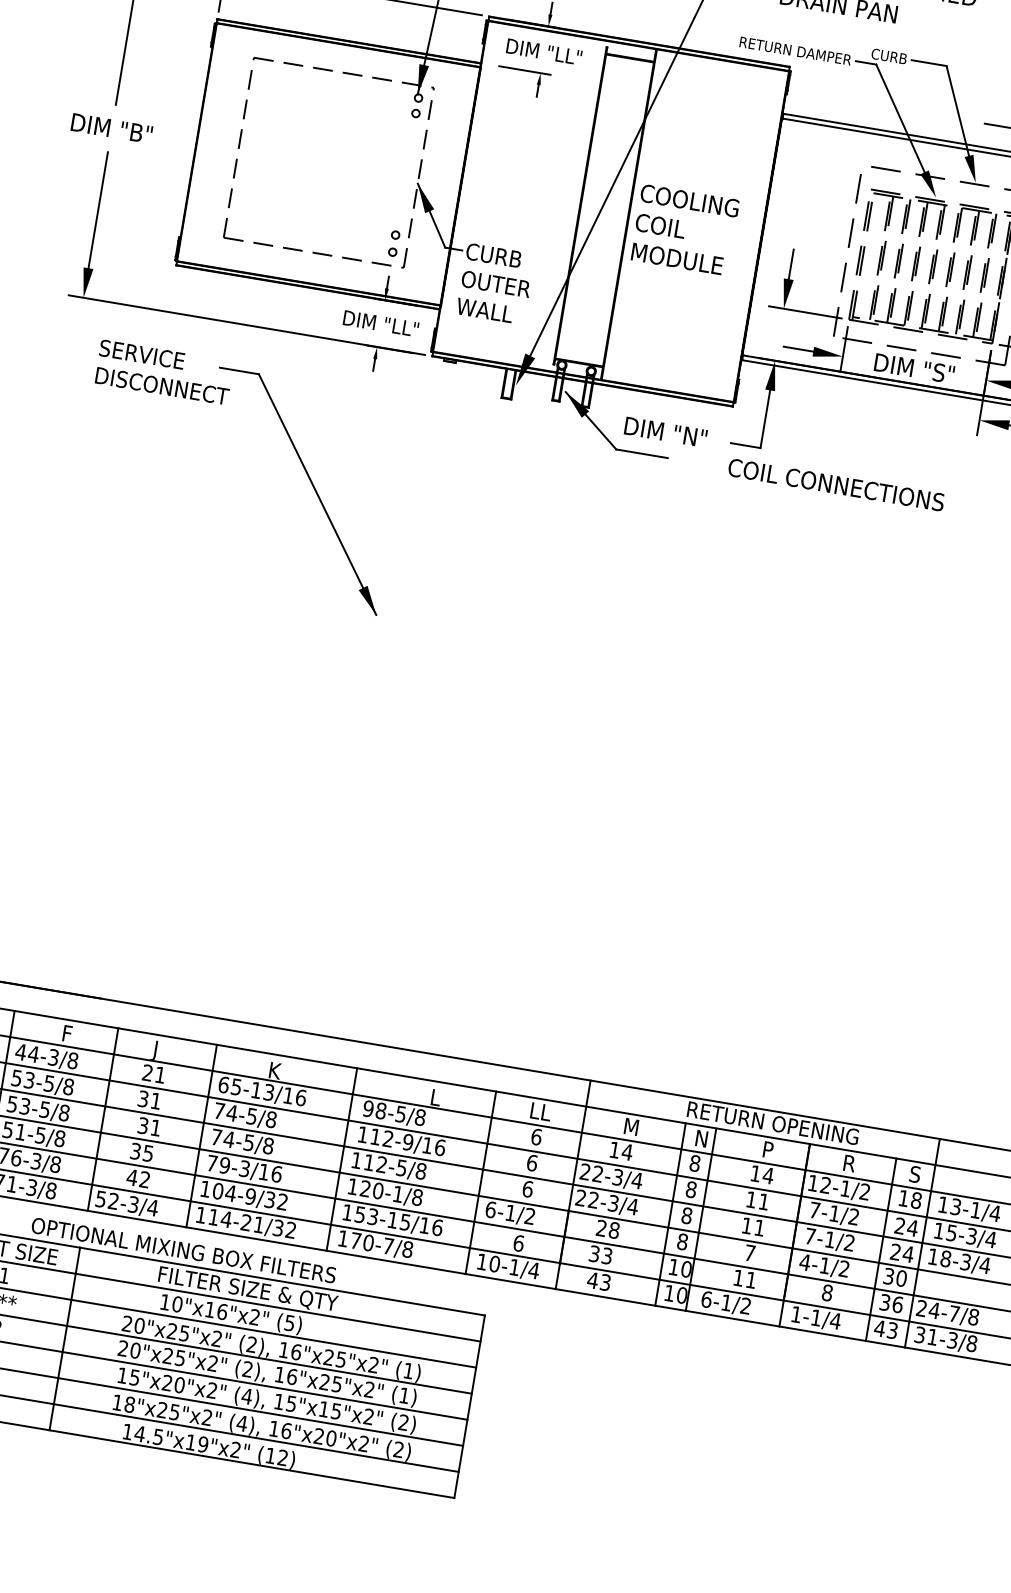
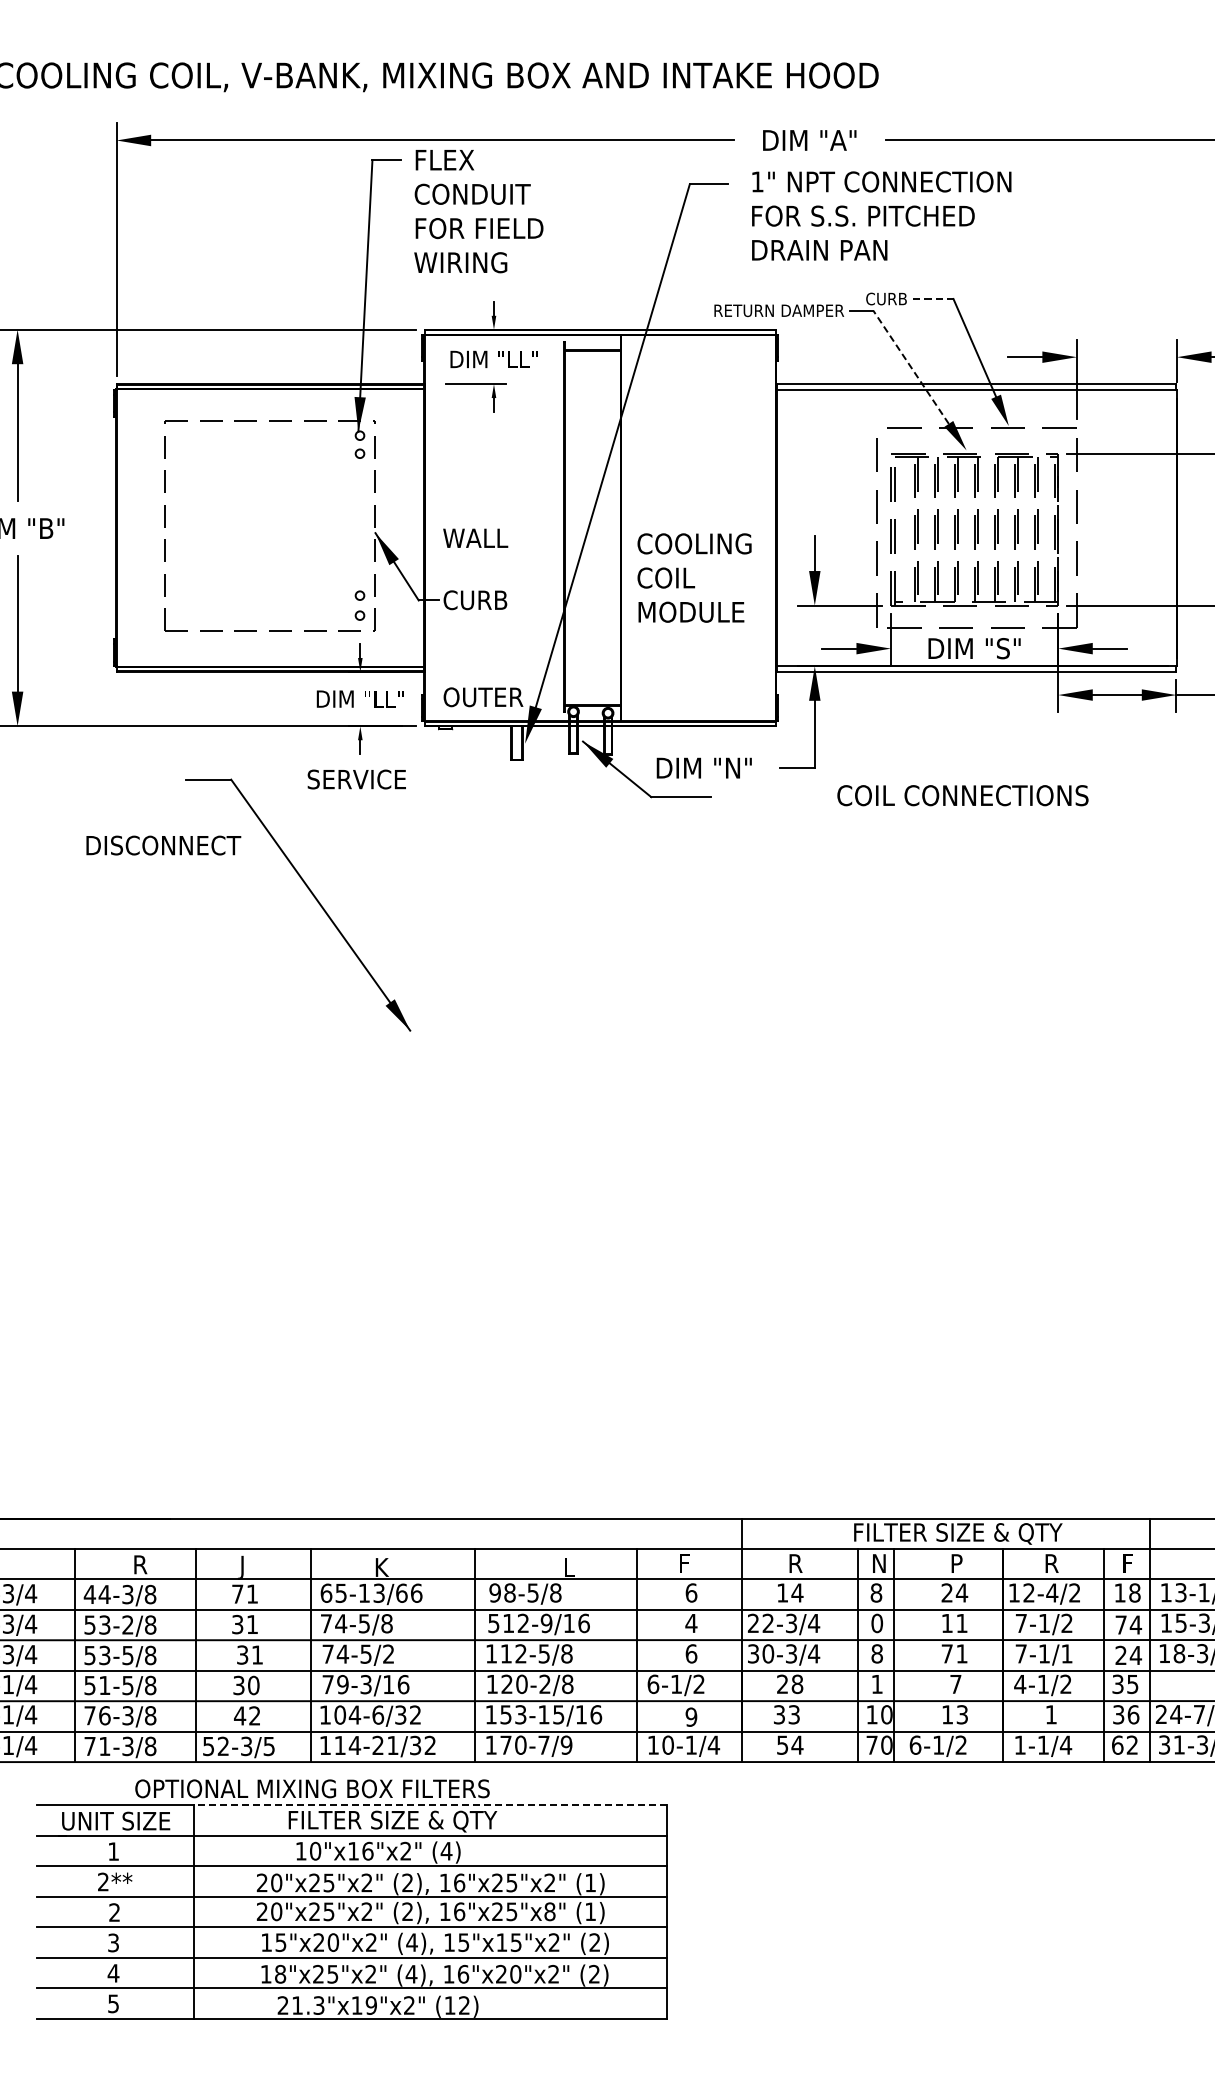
line: (928, 63) -> (932, 299), solid -> dashed
line: (900, 117) -> (910, 366), solid -> dashed
text: (684, 229) -> (694, 577), moved
text: (496, 284) -> (483, 697), moved
text: (484, 309) -> (475, 537), moved
text: (141, 354) -> (356, 779), moved
text: (162, 386) -> (163, 845), moved
text: (836, 484) -> (962, 795), moved
text: (68, 1033) -> (140, 1564), F -> R
text: (147, 1072) -> (237, 1593), 21 -> 71
text: (48, 1083) -> (127, 1624), 53-5/8 -> 53-2/8
text: (288, 1095) -> (401, 1592), 65-13/16 -> 65-13/66
text: (541, 1111) -> (692, 1563), LL -> F
text: (773, 1124) -> (958, 1533), RETURN OPENING -> FILTER SIZE & QTY
text: (631, 1126) -> (797, 1563), M -> R
text: (362, 1134) -> (493, 1623), 112-9/16 -> 512-9/16
text: (268, 1145) -> (388, 1653), 74-5/8 -> 74-5/2
text: (148, 1153) -> (253, 1685), 35 -> 30
text: (532, 1163) -> (691, 1623), 6 -> 4
text: (755, 1173) -> (946, 1592), 14 -> 24
text: (915, 1174) -> (1128, 1563), S -> F
text: (845, 1188) -> (1052, 1592), 12-1/2 -> 12-4/2
text: (691, 1189) -> (877, 1623), 8 -> 0
text: (397, 1193) -> (544, 1683), 120-1/8 -> 120-2/8
text: (251, 1196) -> (378, 1714), 104-9/32 -> 104-6/32
text: (587, 1198) -> (761, 1653), 22-3/4 -> 30-3/4
text: (153, 1208) -> (269, 1746), 52-3/4 -> 52-3/5
text: (746, 1225) -> (946, 1653), 11 -> 71
text: (899, 1225) -> (1120, 1624), 24 -> 74
text: (681, 1241) -> (876, 1684), 8 -> 1
text: (518, 1242) -> (691, 1716), 6 -> 9
text: (849, 1242) -> (1066, 1653), 7-1/2 -> 7-1/1
text: (407, 1248) -> (566, 1744), 170-7/8 -> 170-7/9
text: (901, 1278) -> (1132, 1684), 30 -> 35
text: (750, 1279) -> (961, 1714), 11 -> 13
text: (598, 1280) -> (789, 1744), 43 -> 54
line: (281, 1281) -> (429, 1805), solid -> dashed
text: (669, 1292) -> (871, 1744), 10 -> 70
text: (827, 1292) -> (1051, 1714), 8 -> 1
text: (289, 1323) -> (446, 1851), (5) -> (4)
text: (885, 1328) -> (1124, 1744), 43 -> 62
text: (369, 1389) -> (549, 1911), 16"x25"x2" -> 16"x25"x8"
text: (142, 1434) -> (300, 2005), 14.5"x19"x2" -> 21.3"x19"x2"

